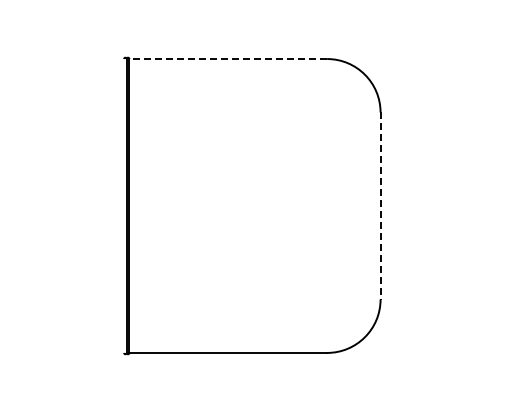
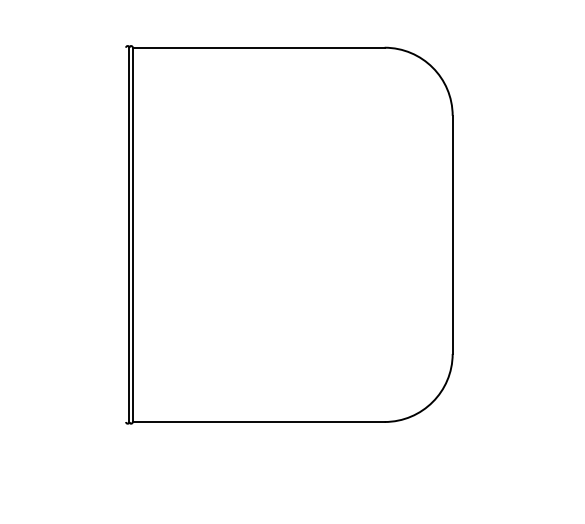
line: (228, 59) -> (259, 48), dashed -> solid
line: (380, 205) -> (452, 234), dashed -> solid

